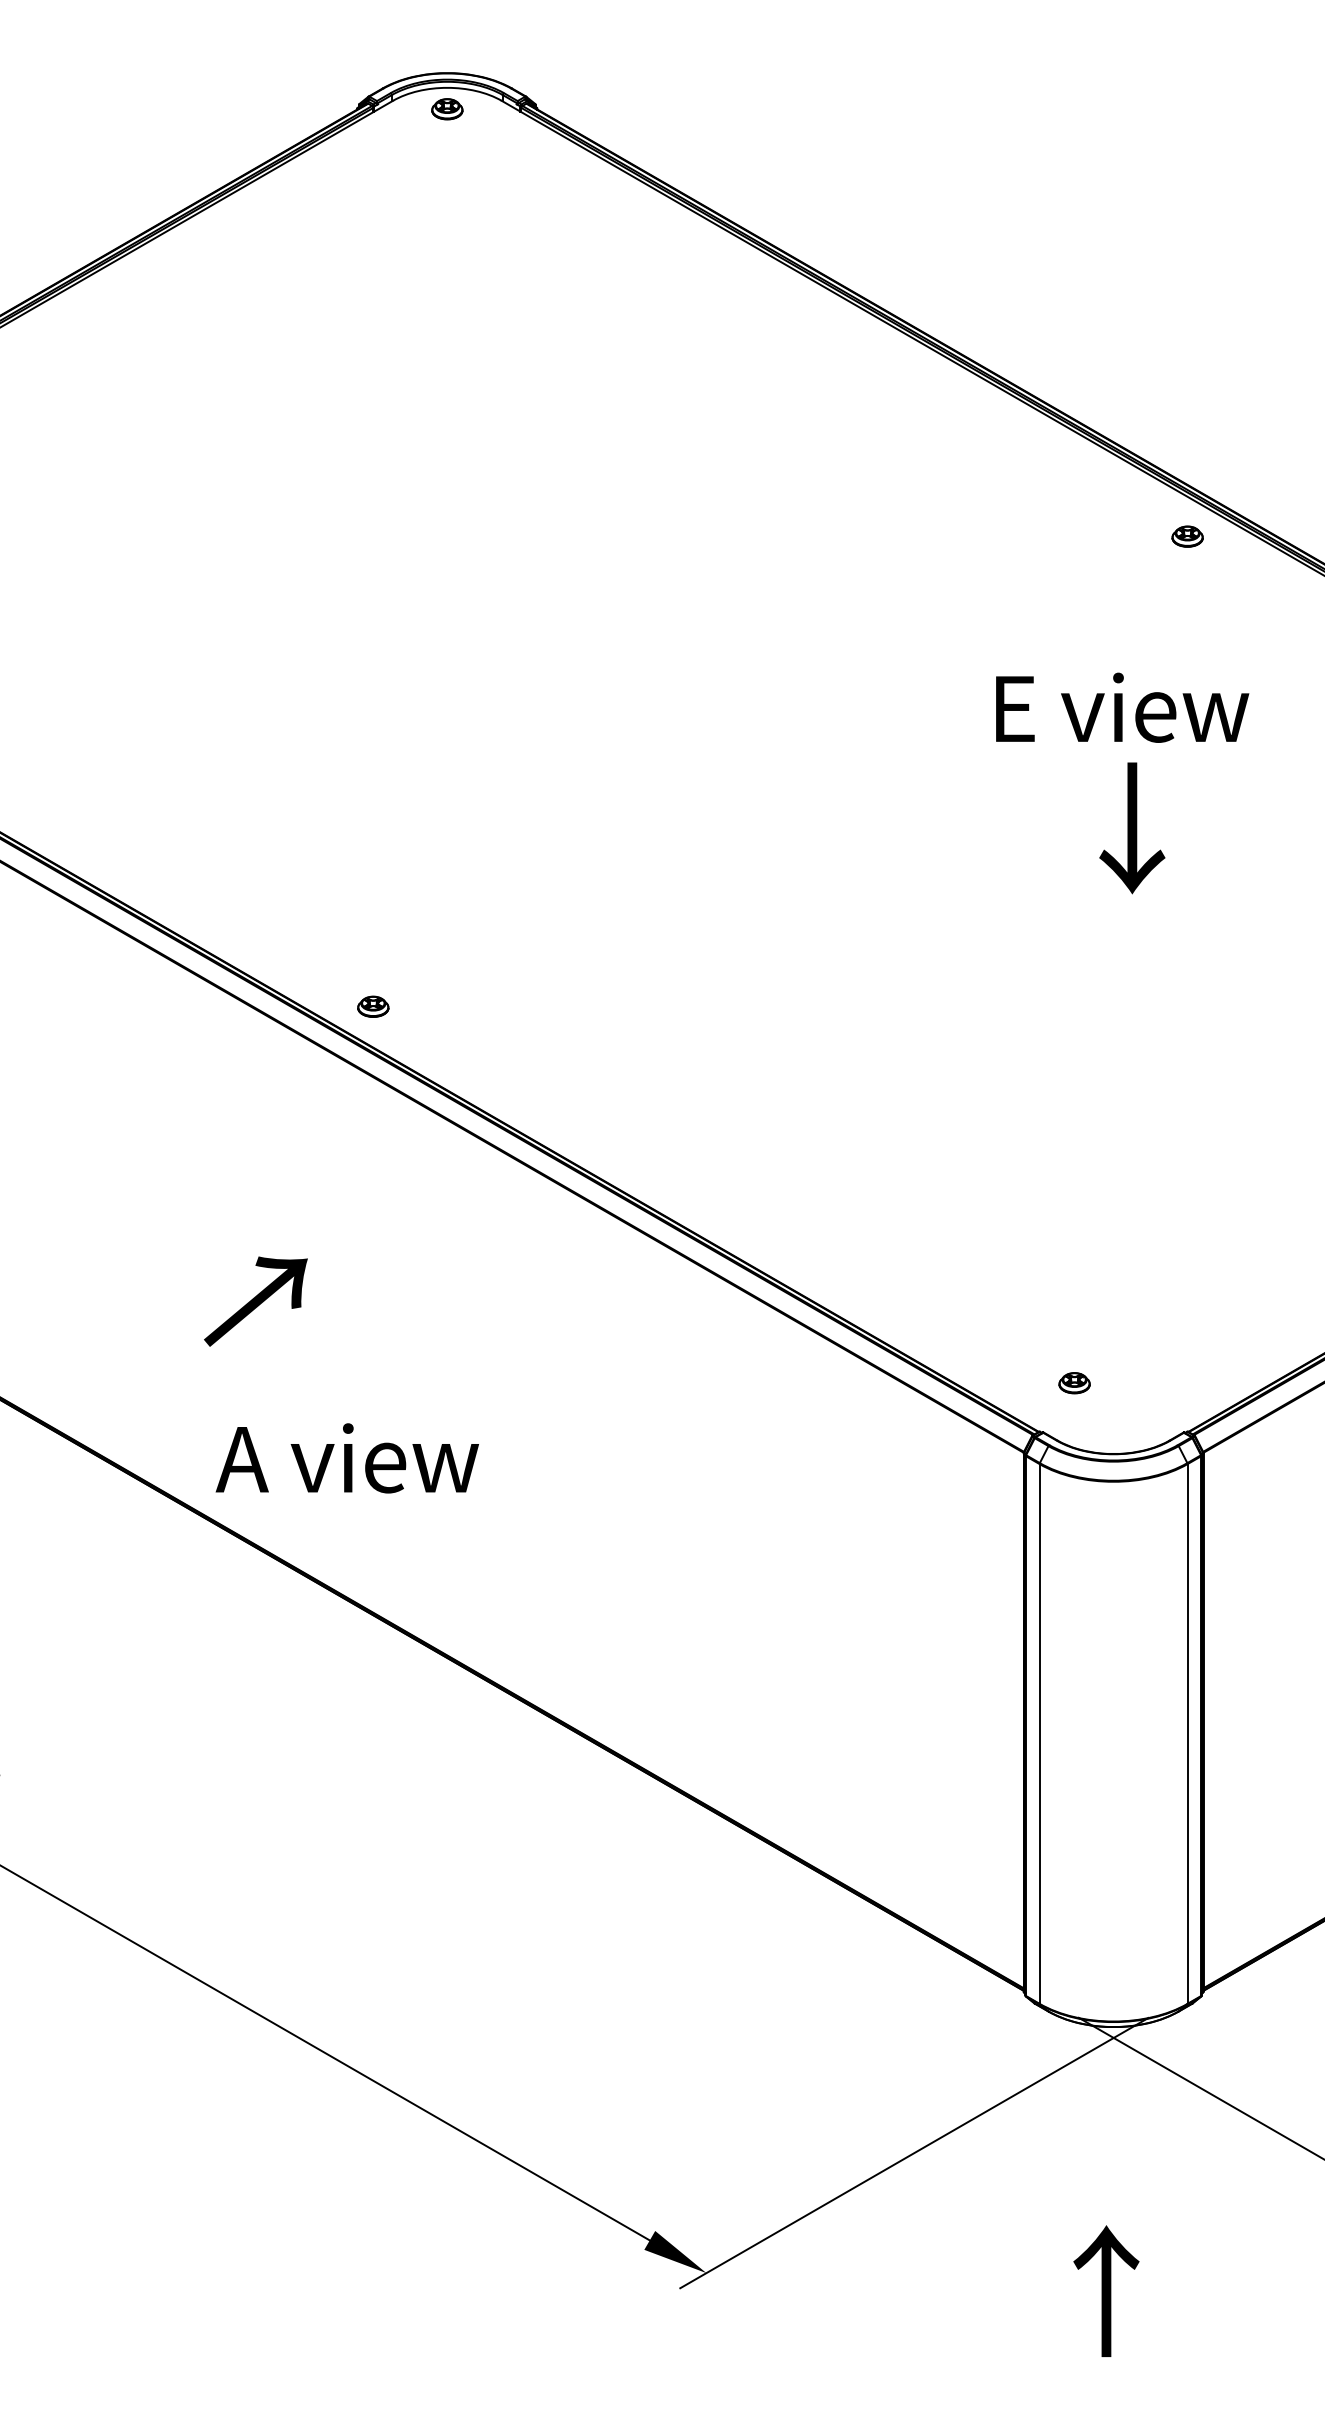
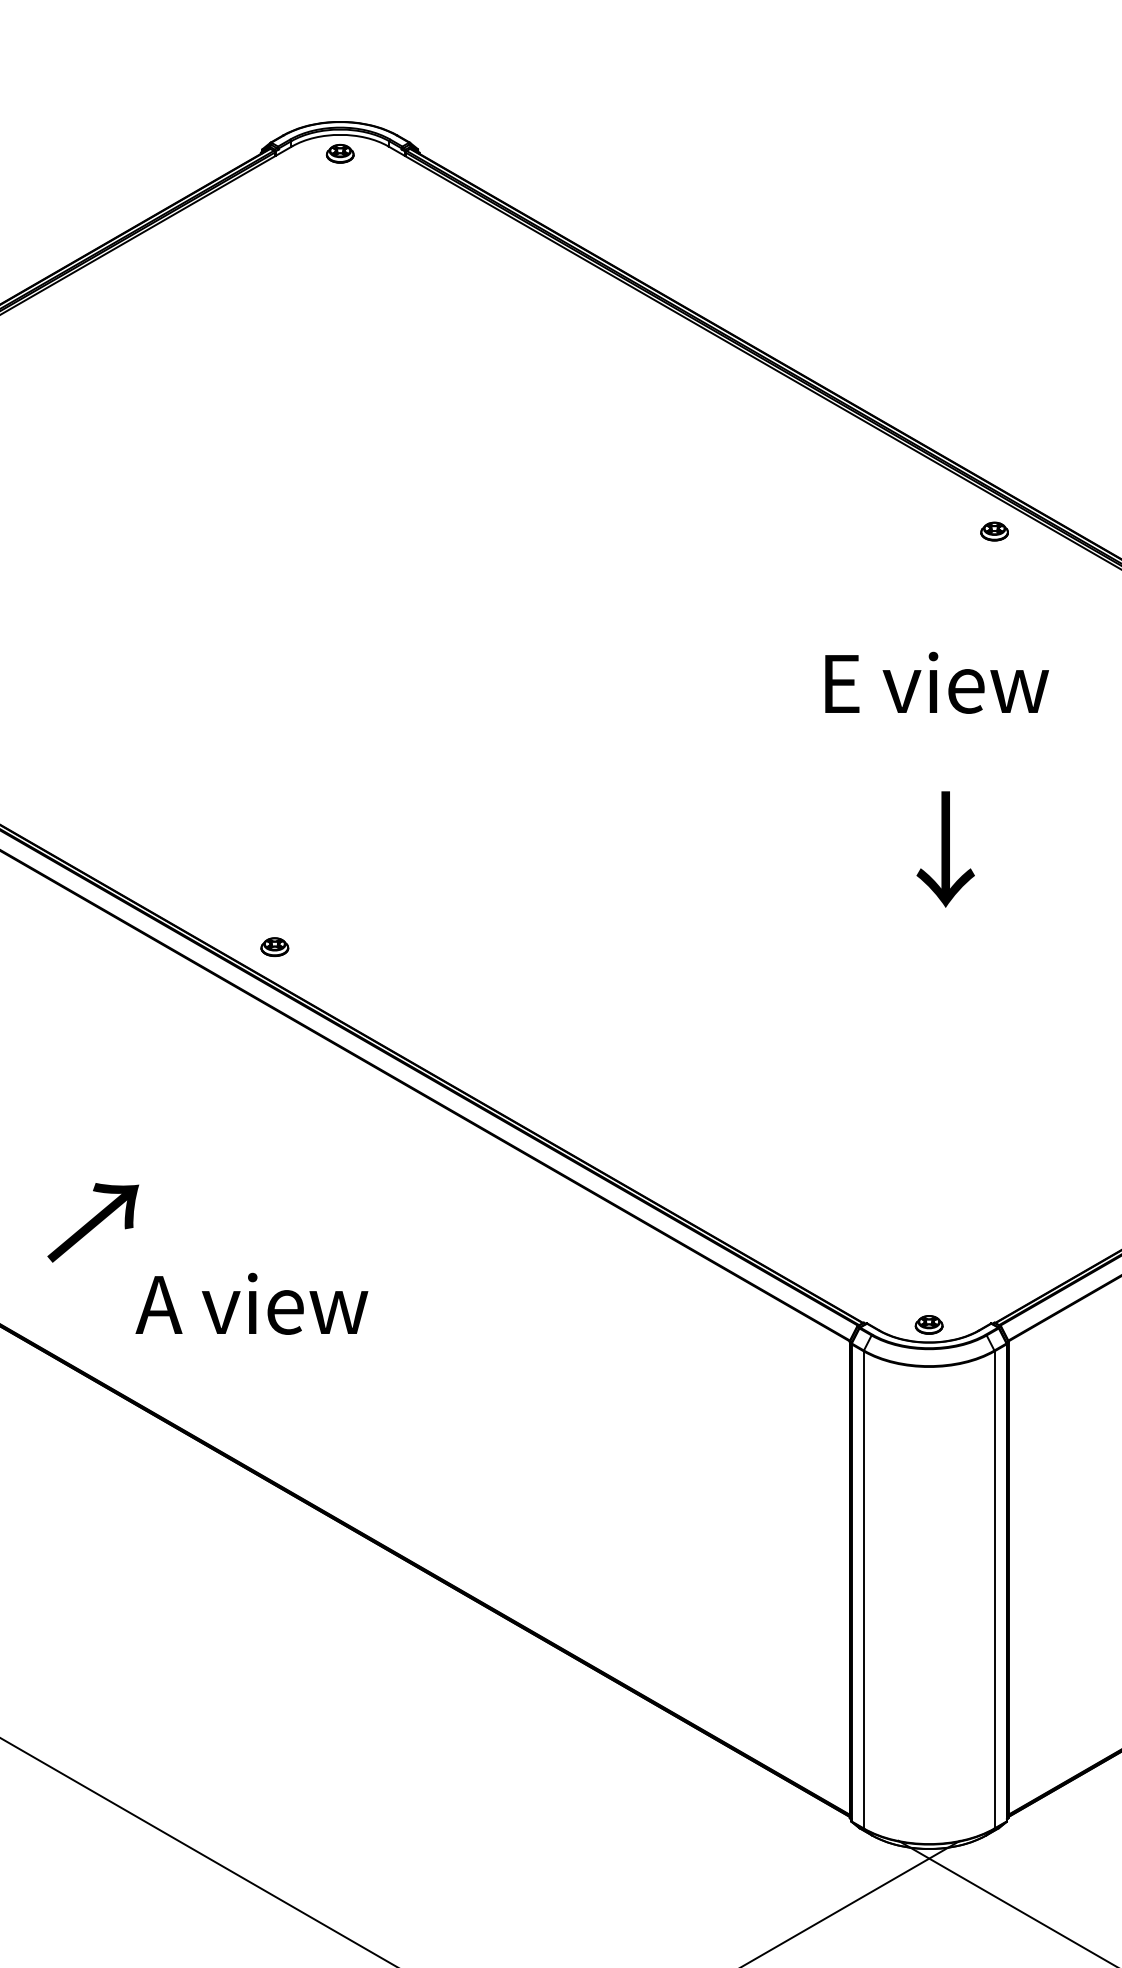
text: (1132, 828) -> (945, 849), moved
text: (255, 1301) -> (92, 1222), moved
part: (1074, 1383) -> (929, 1325), moved
text: (346, 1458) -> (251, 1303), moved

